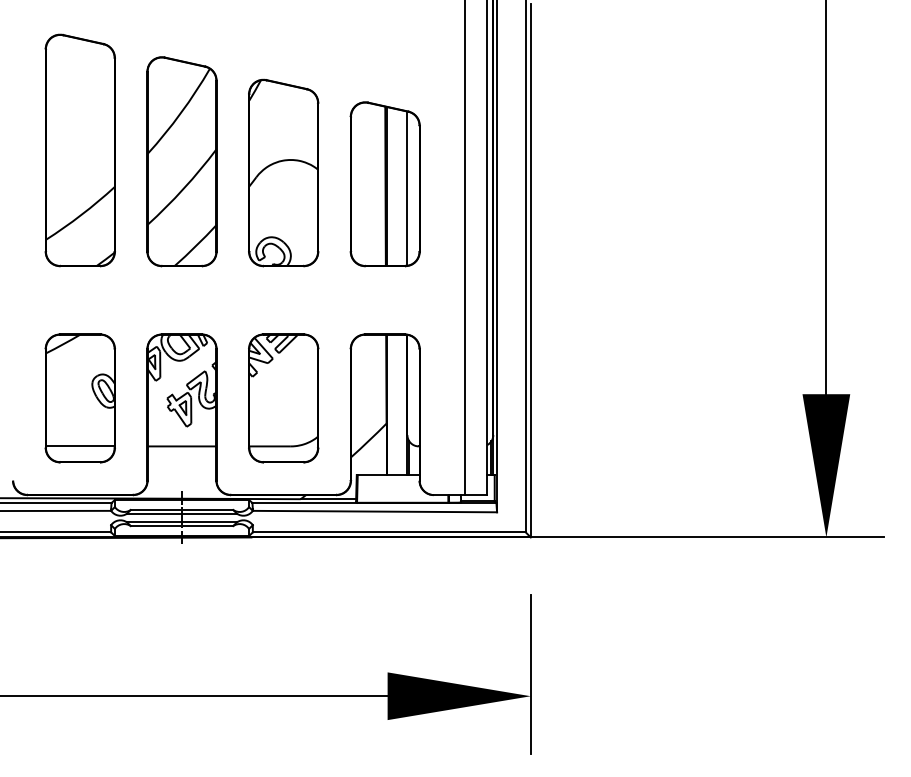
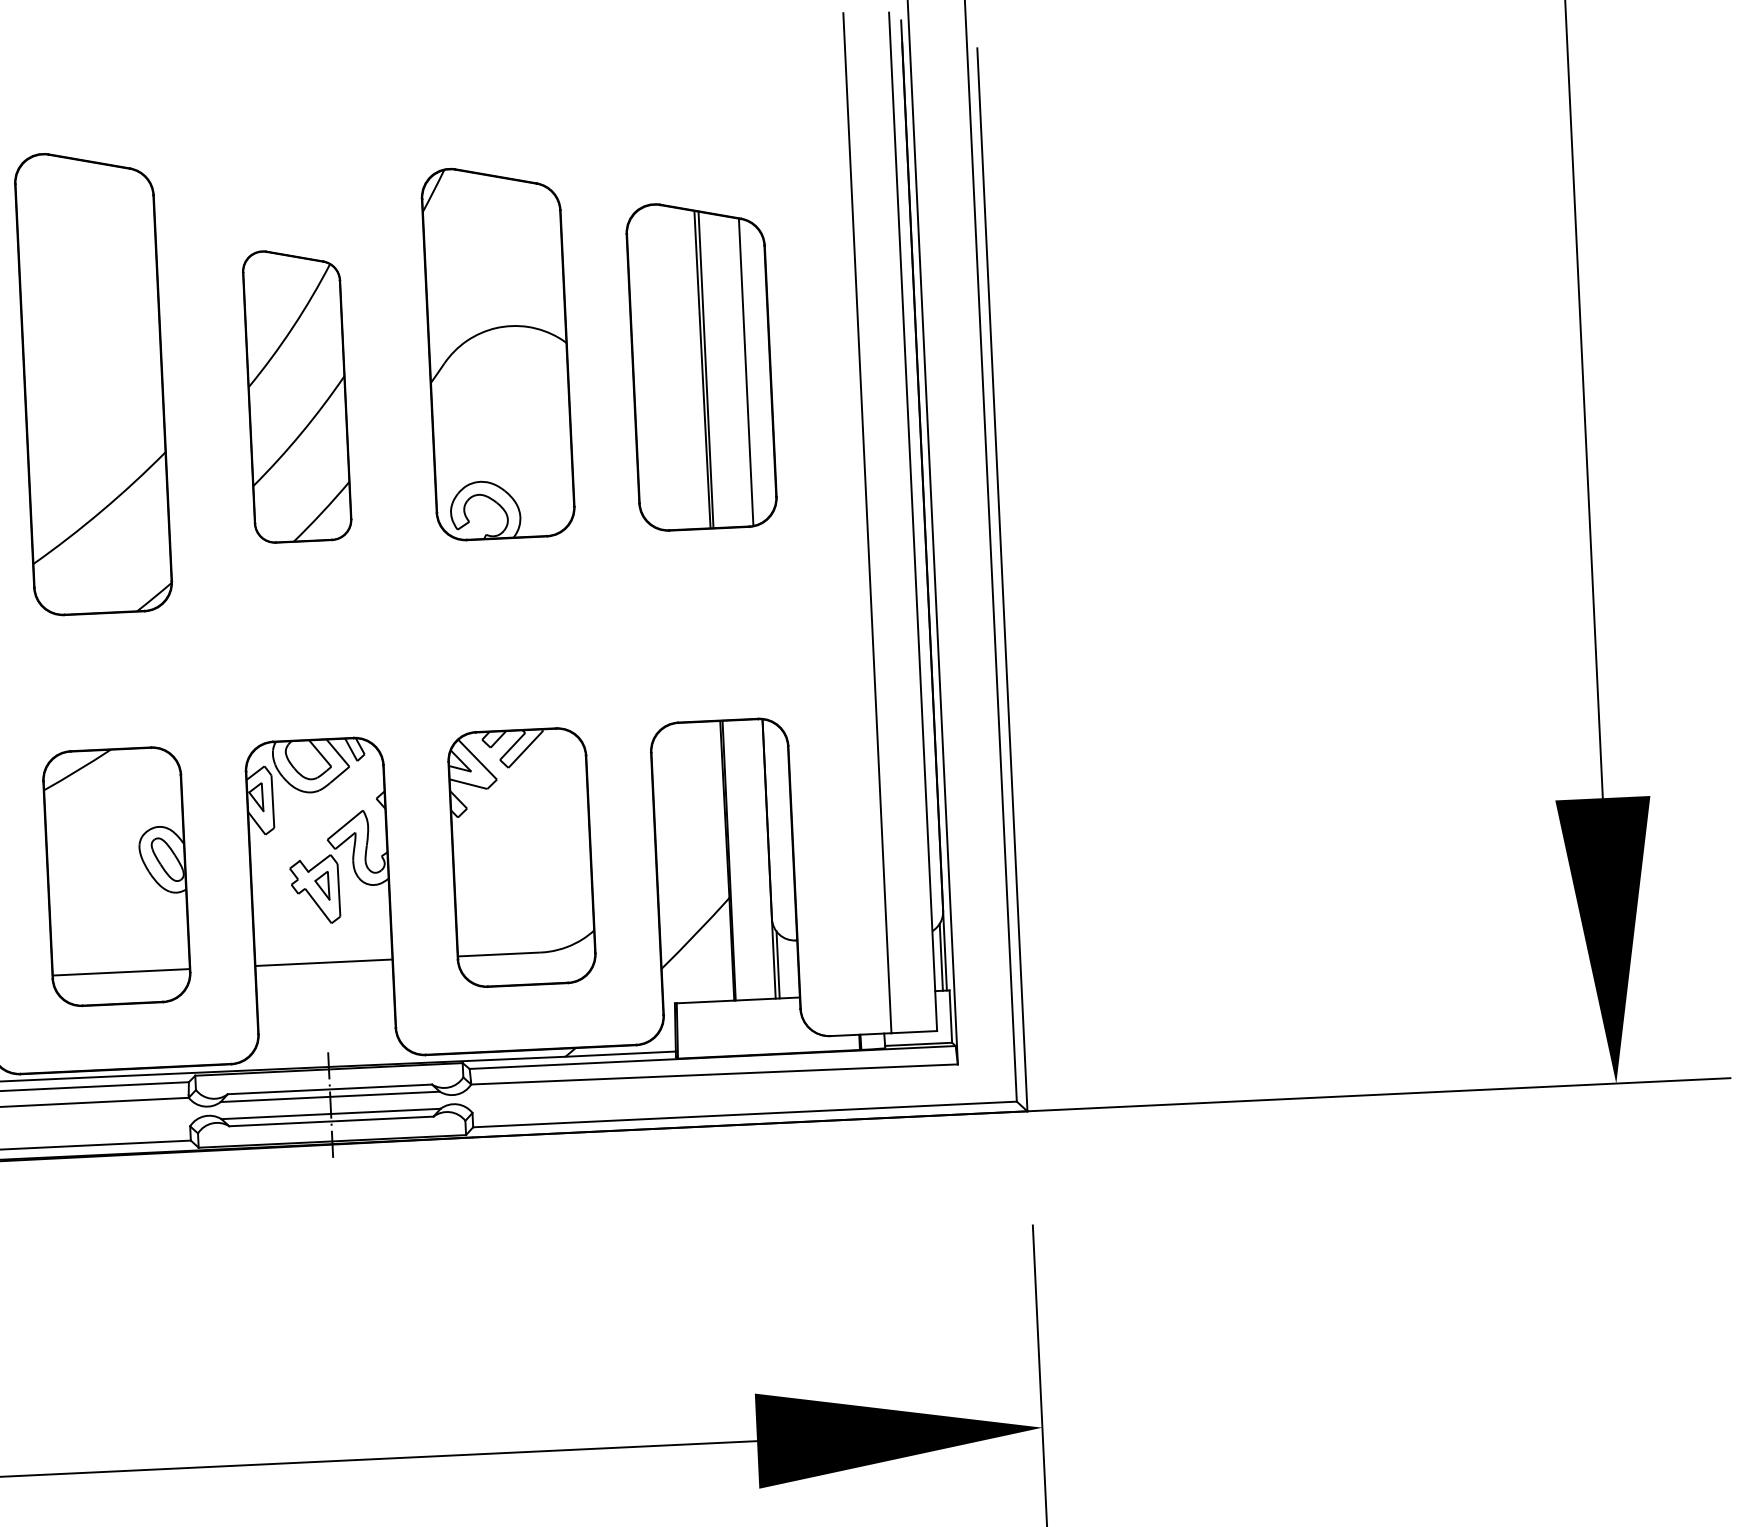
part: (181, 161) -> (296, 395), size x0.7
part: (283, 172) -> (497, 351), moved
part: (384, 184) -> (700, 366), moved

